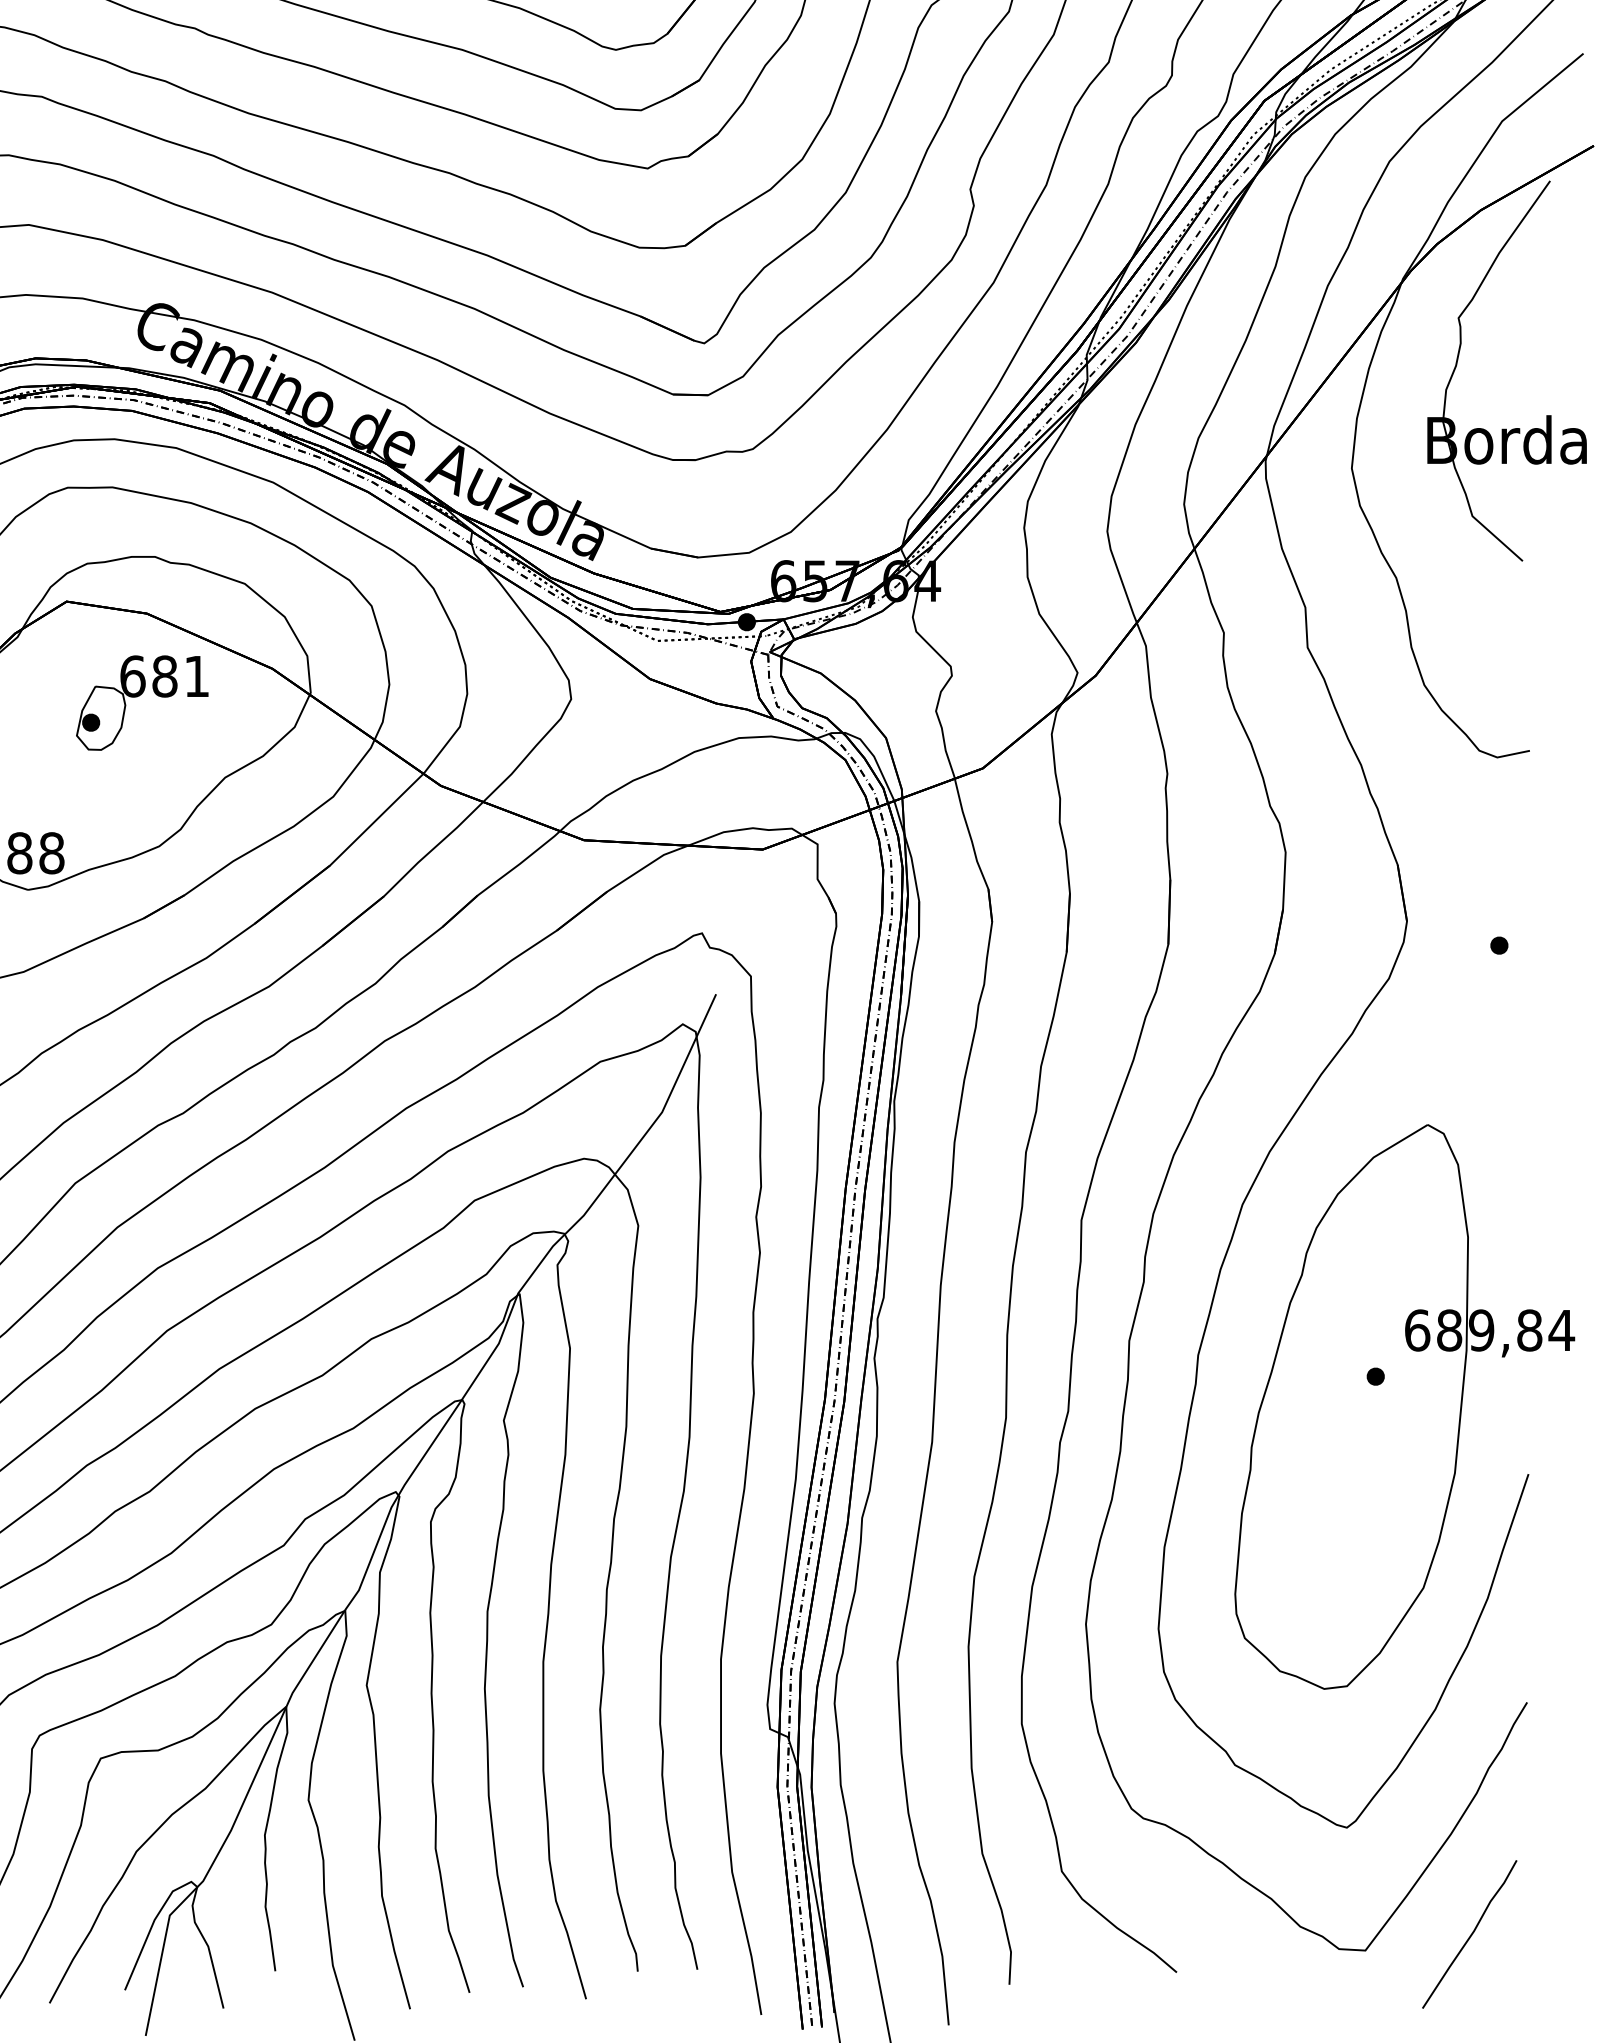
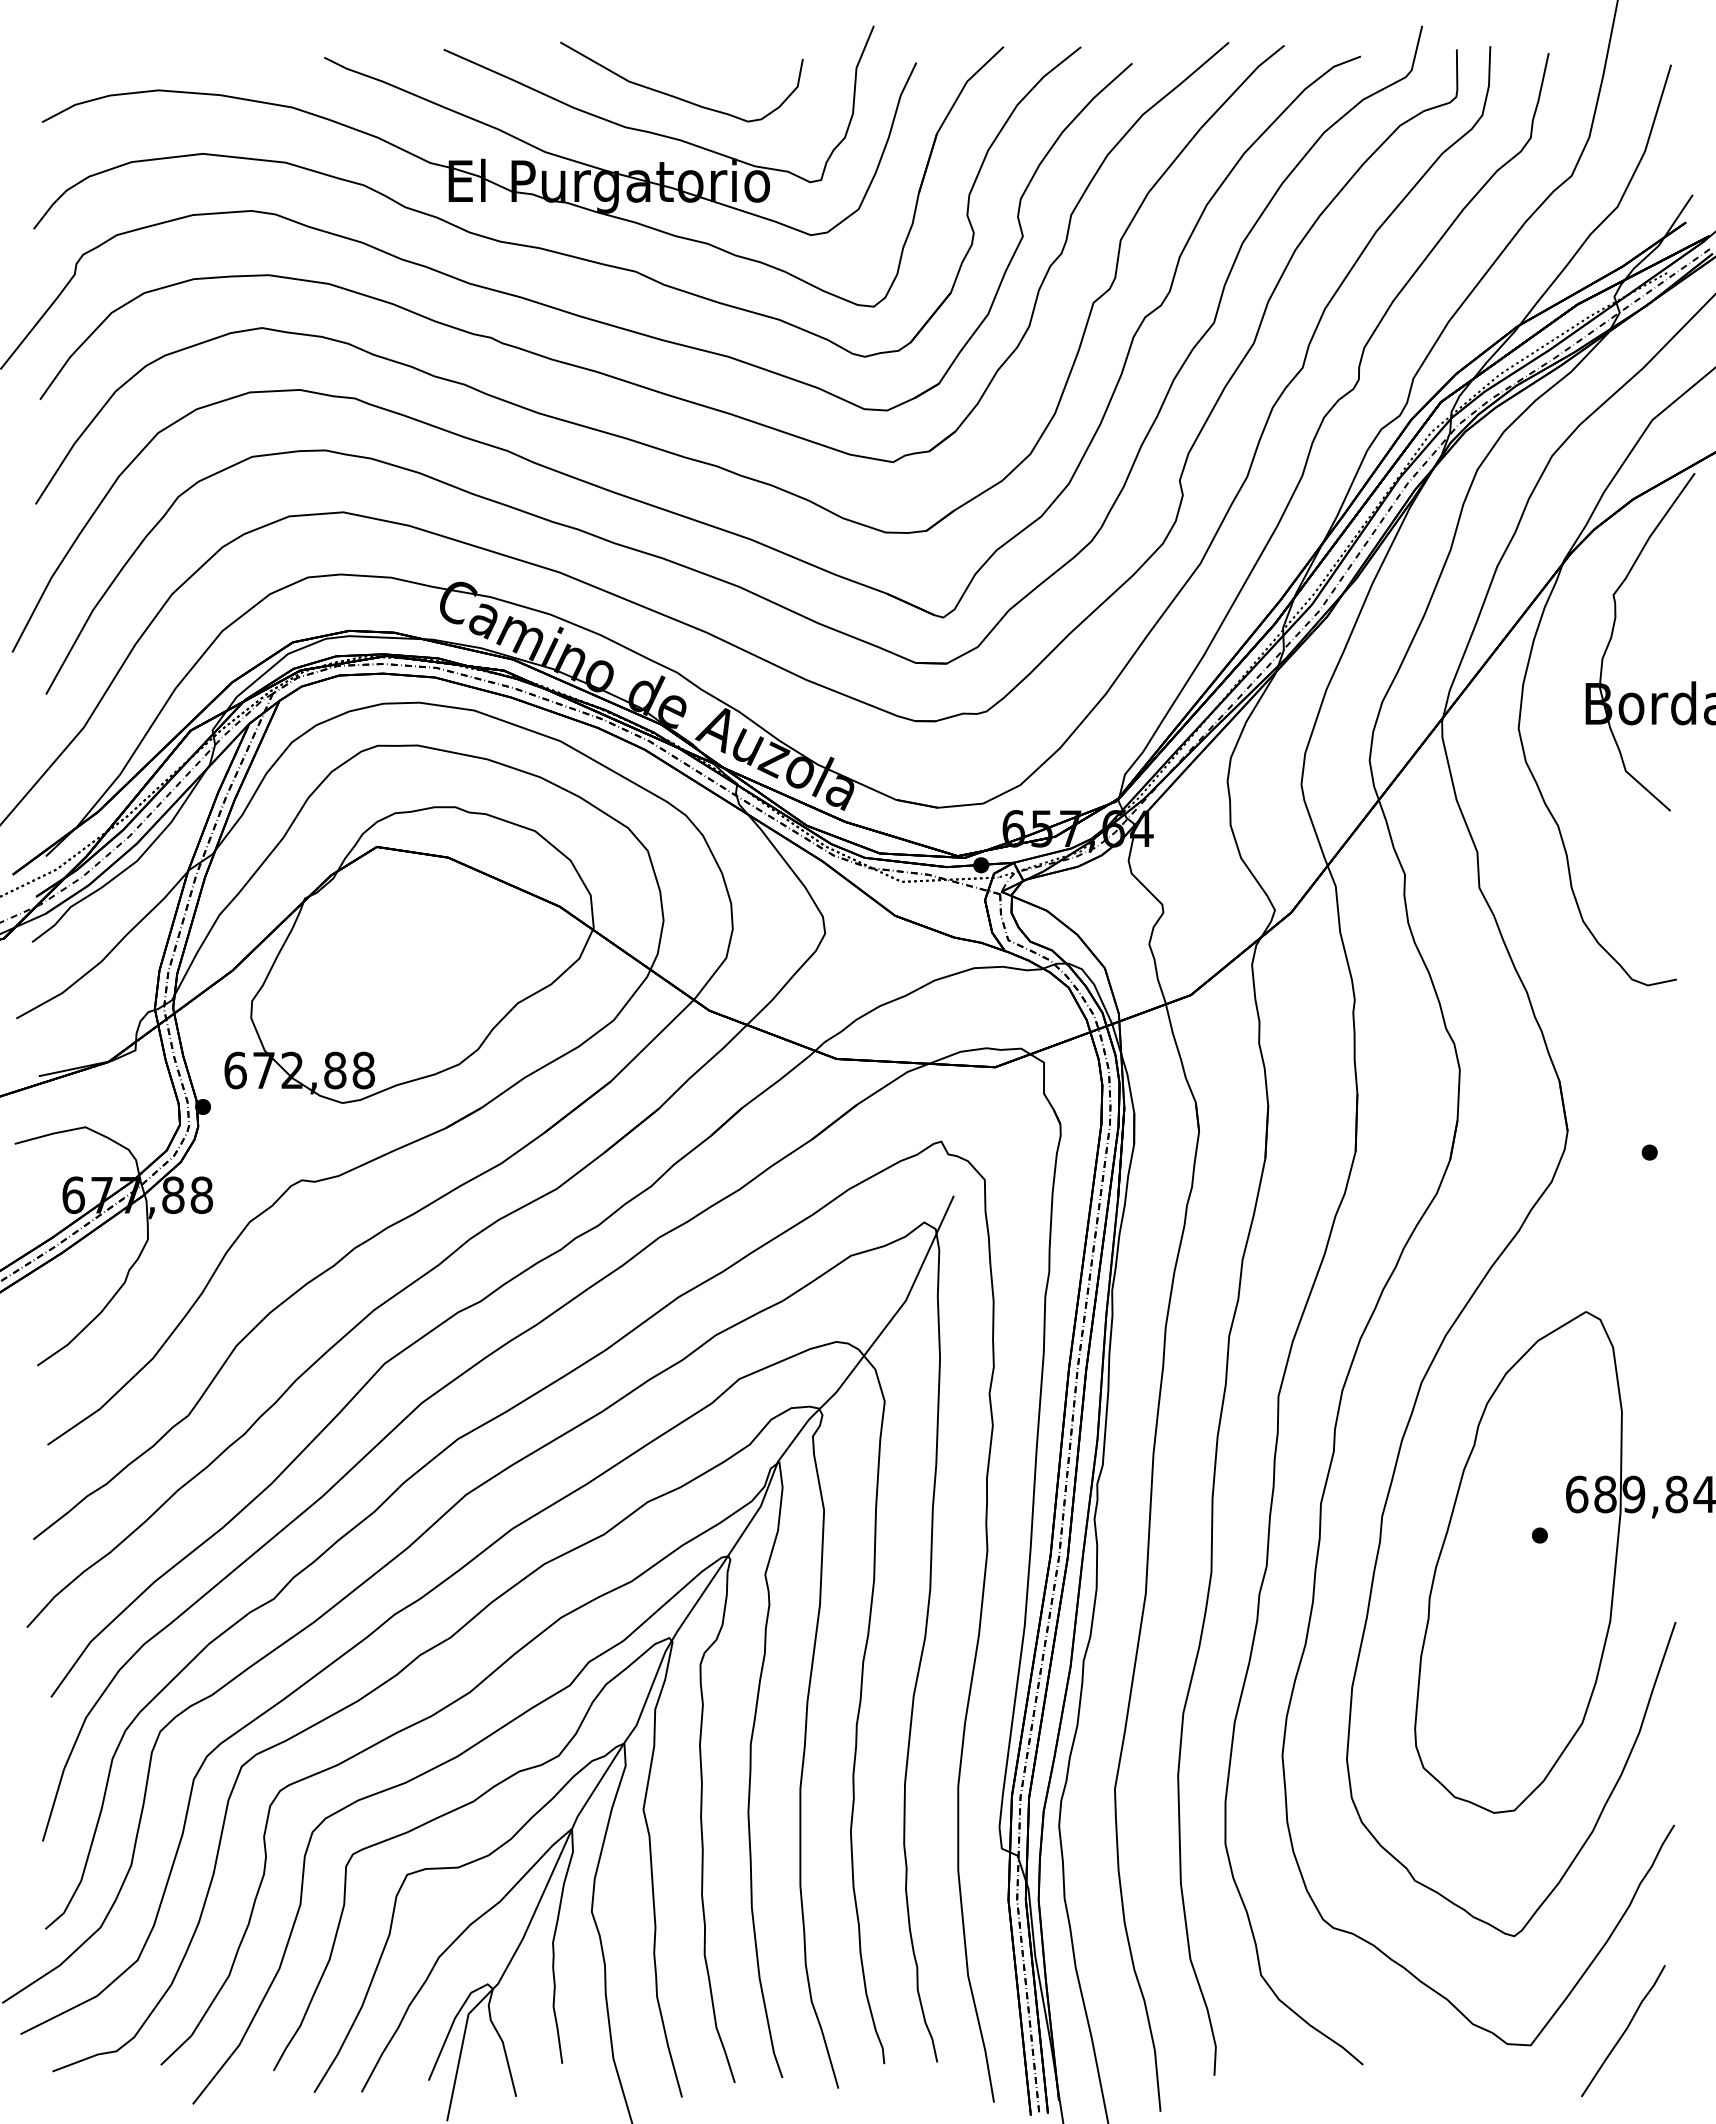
part: (141, 702) -> (443, 936), removed

